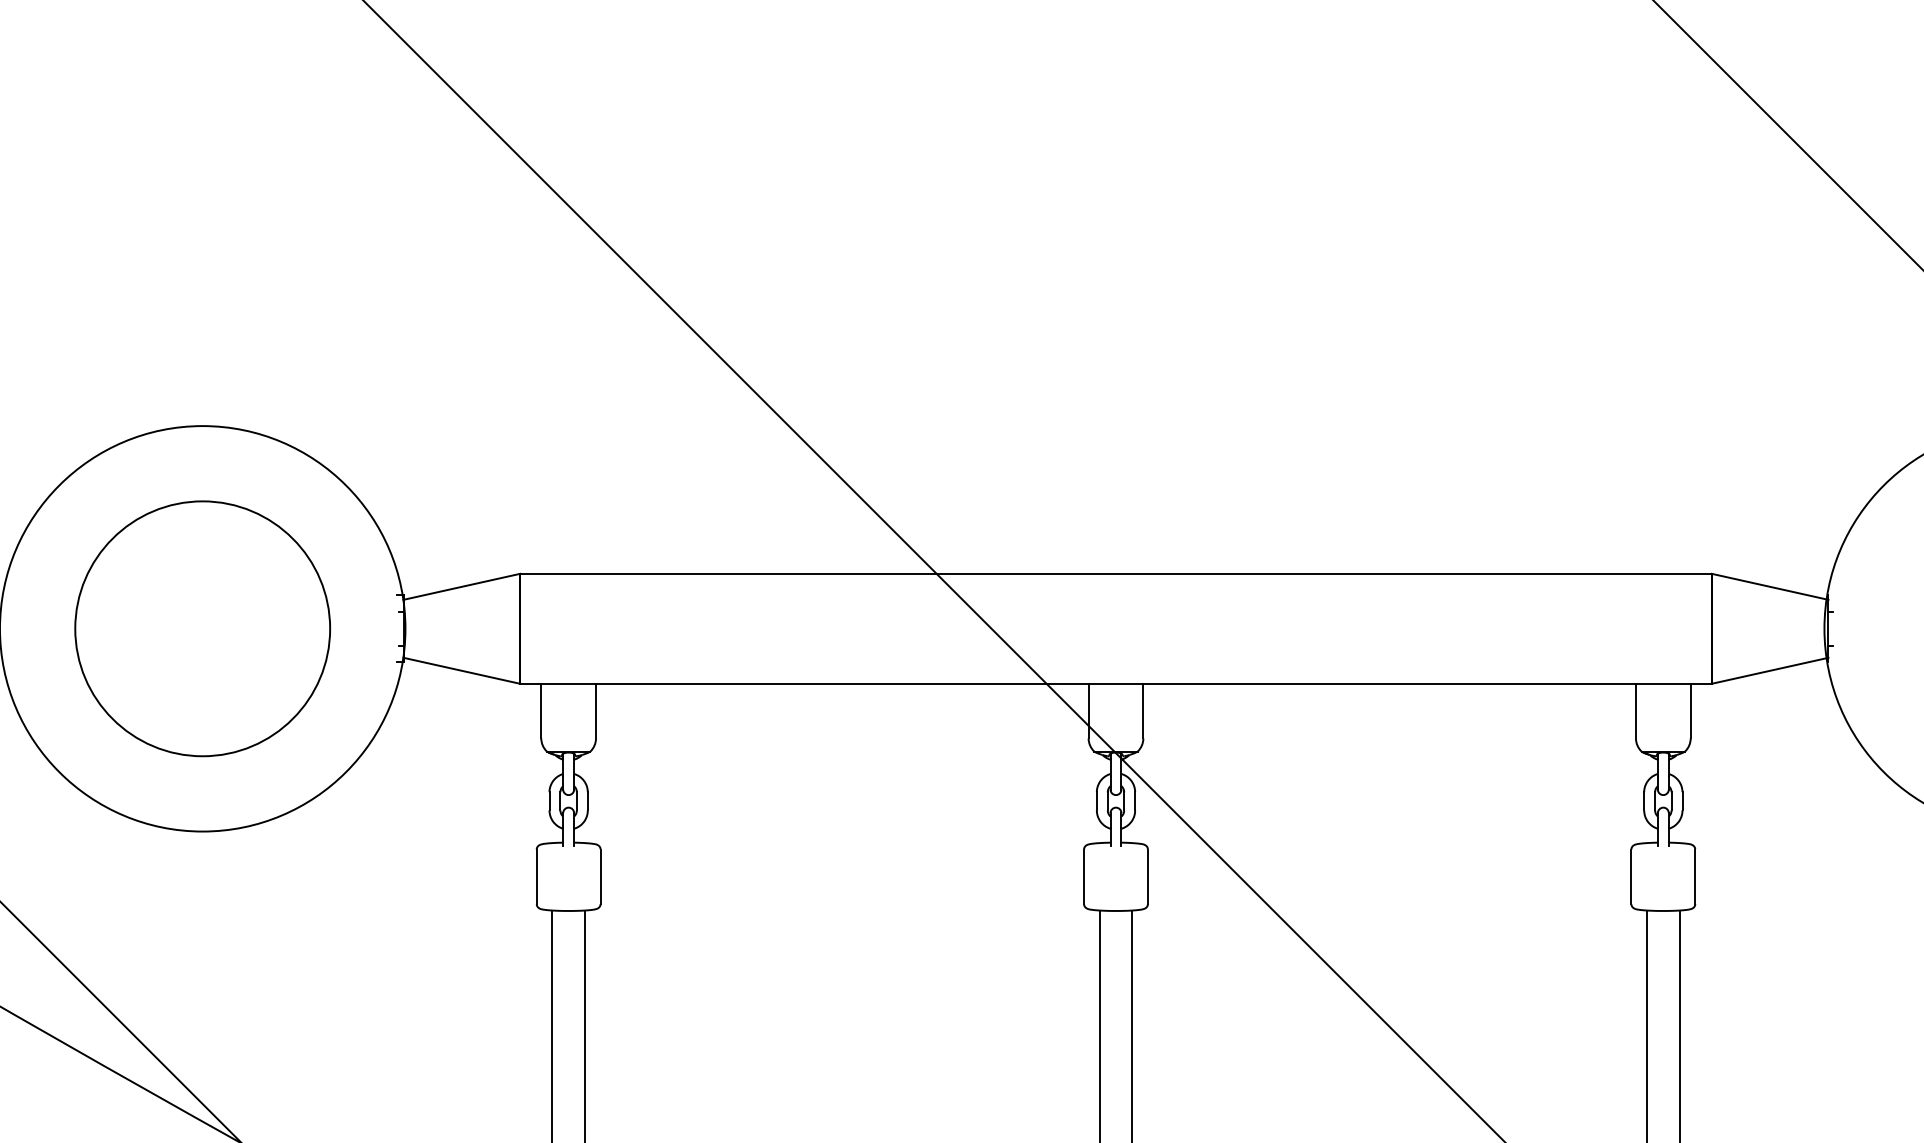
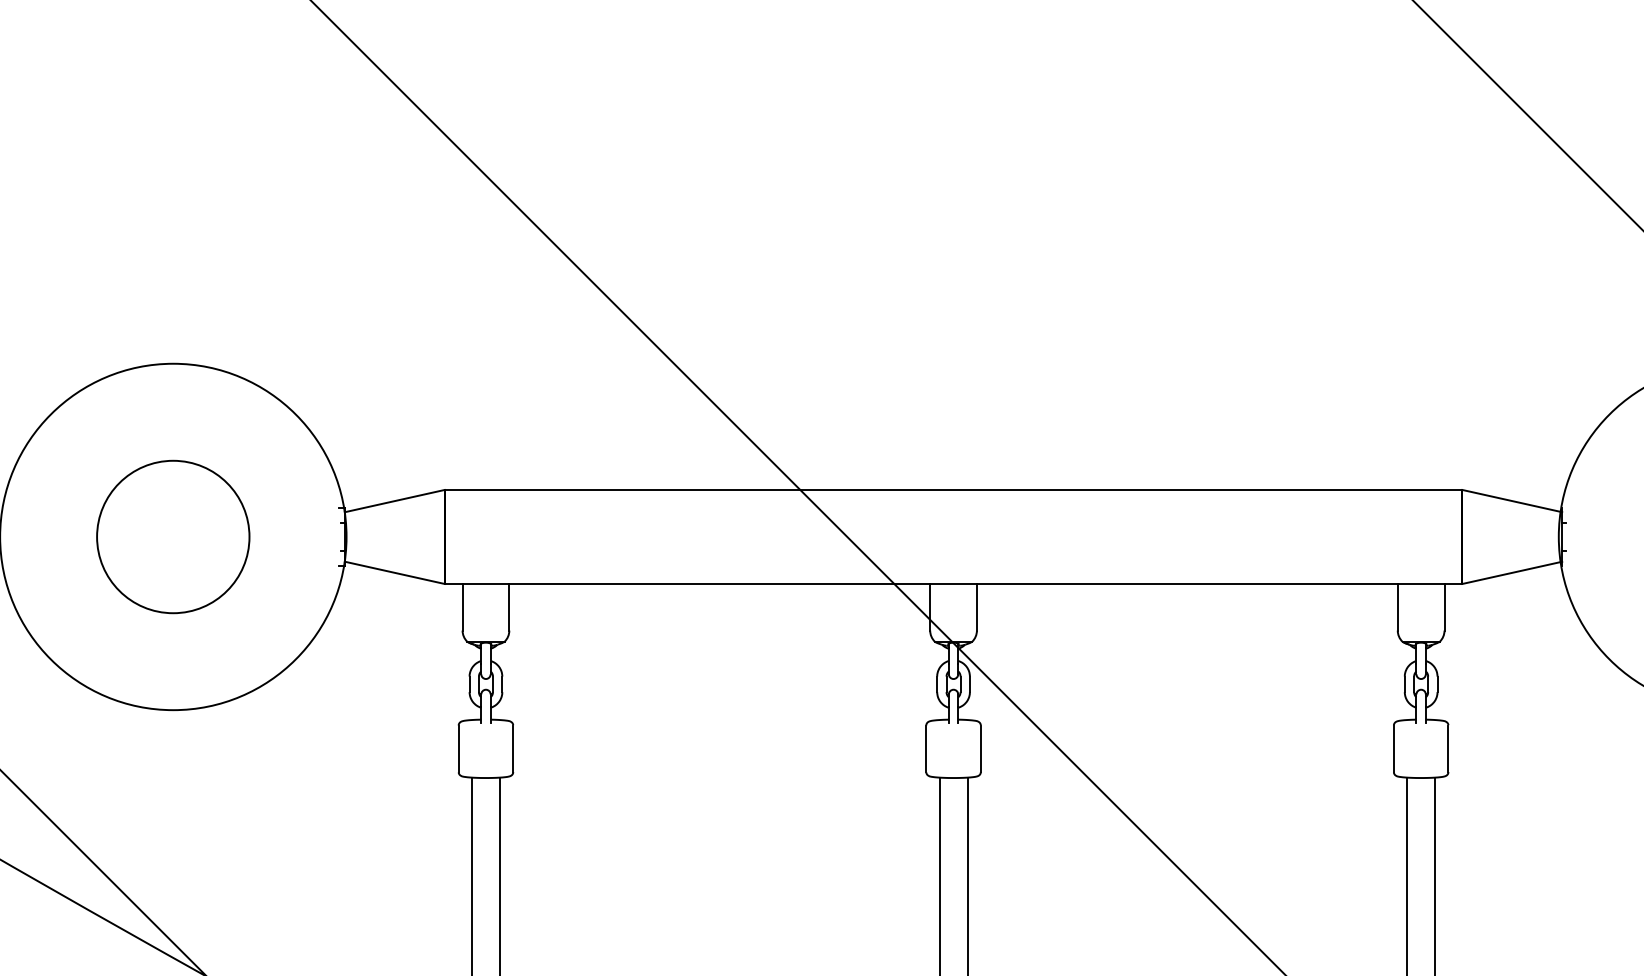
circle: (202, 628) -> (173, 536), size x0.7

